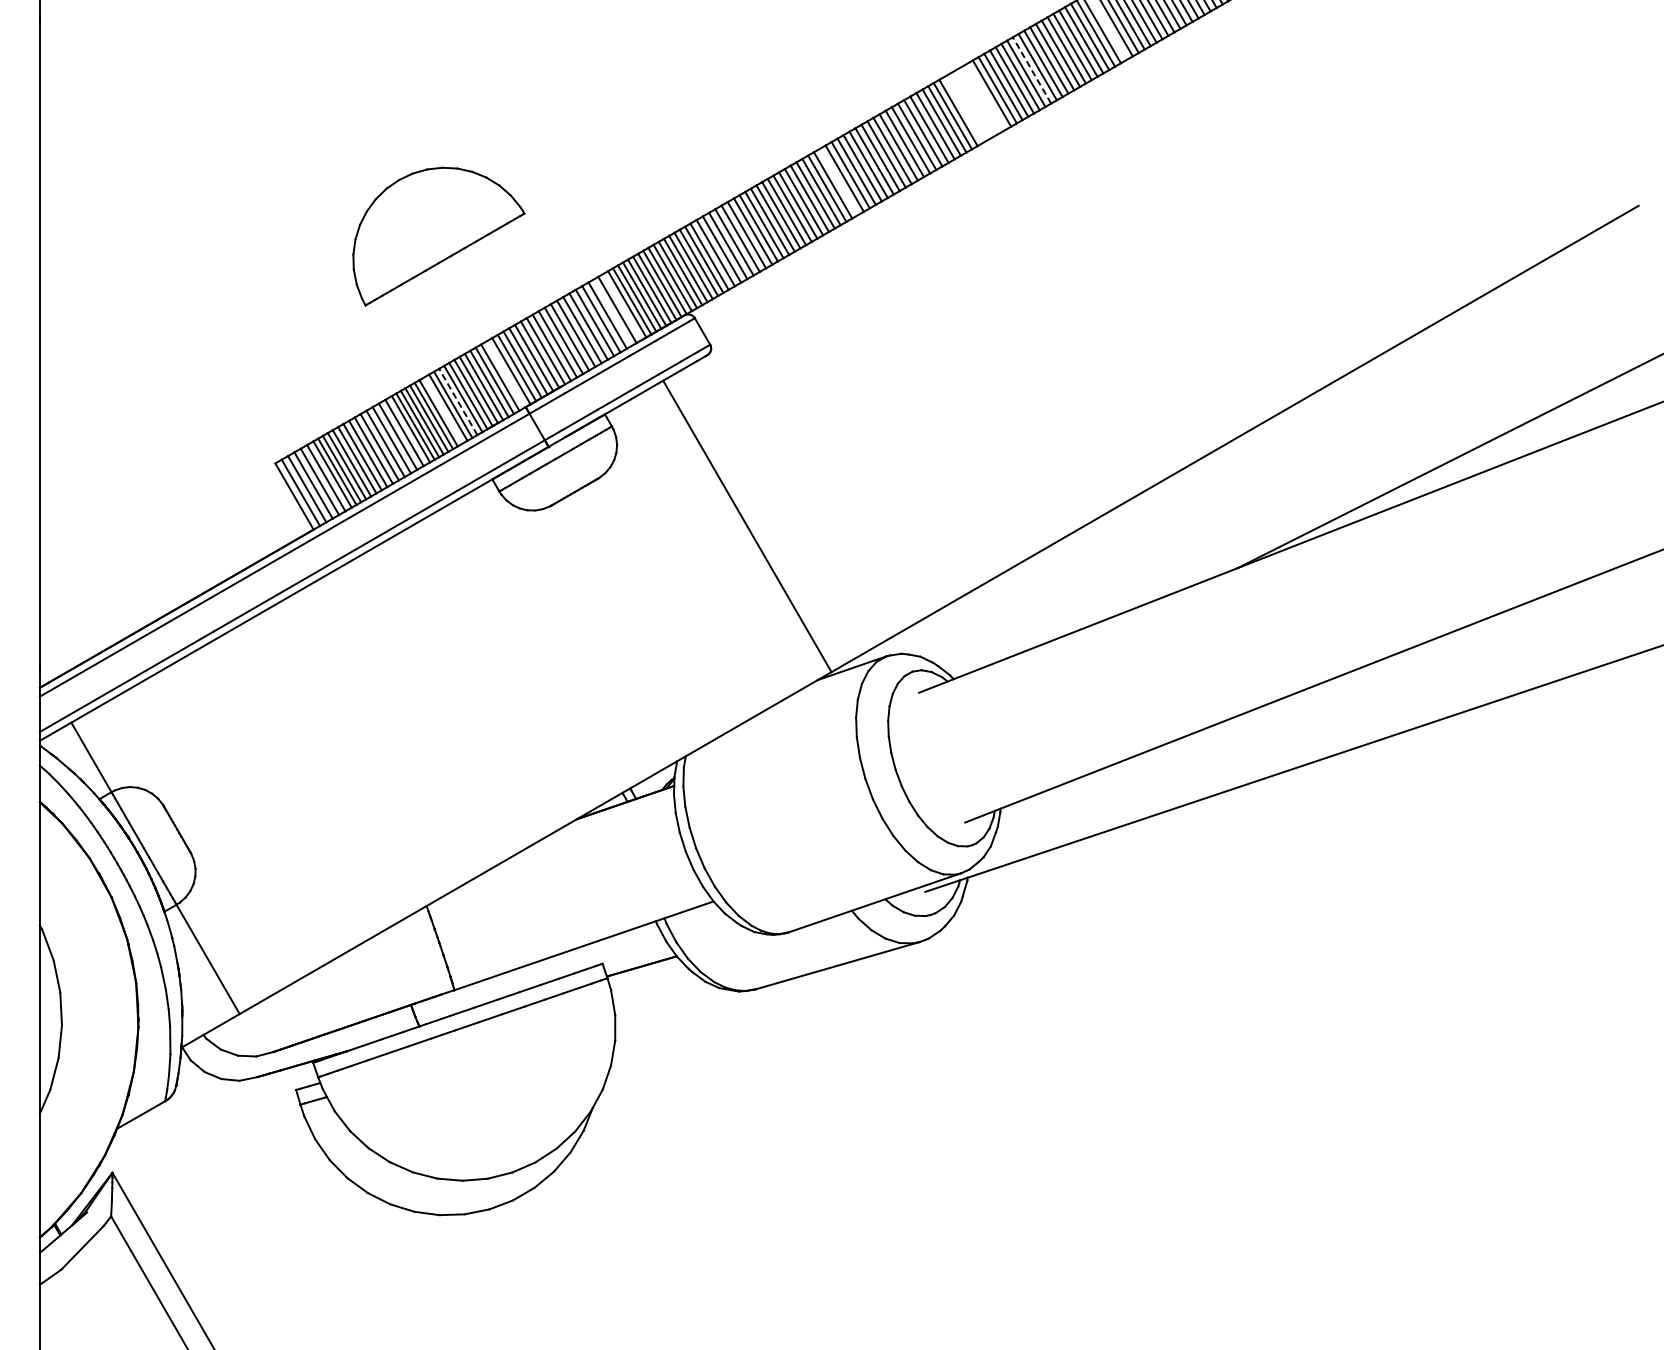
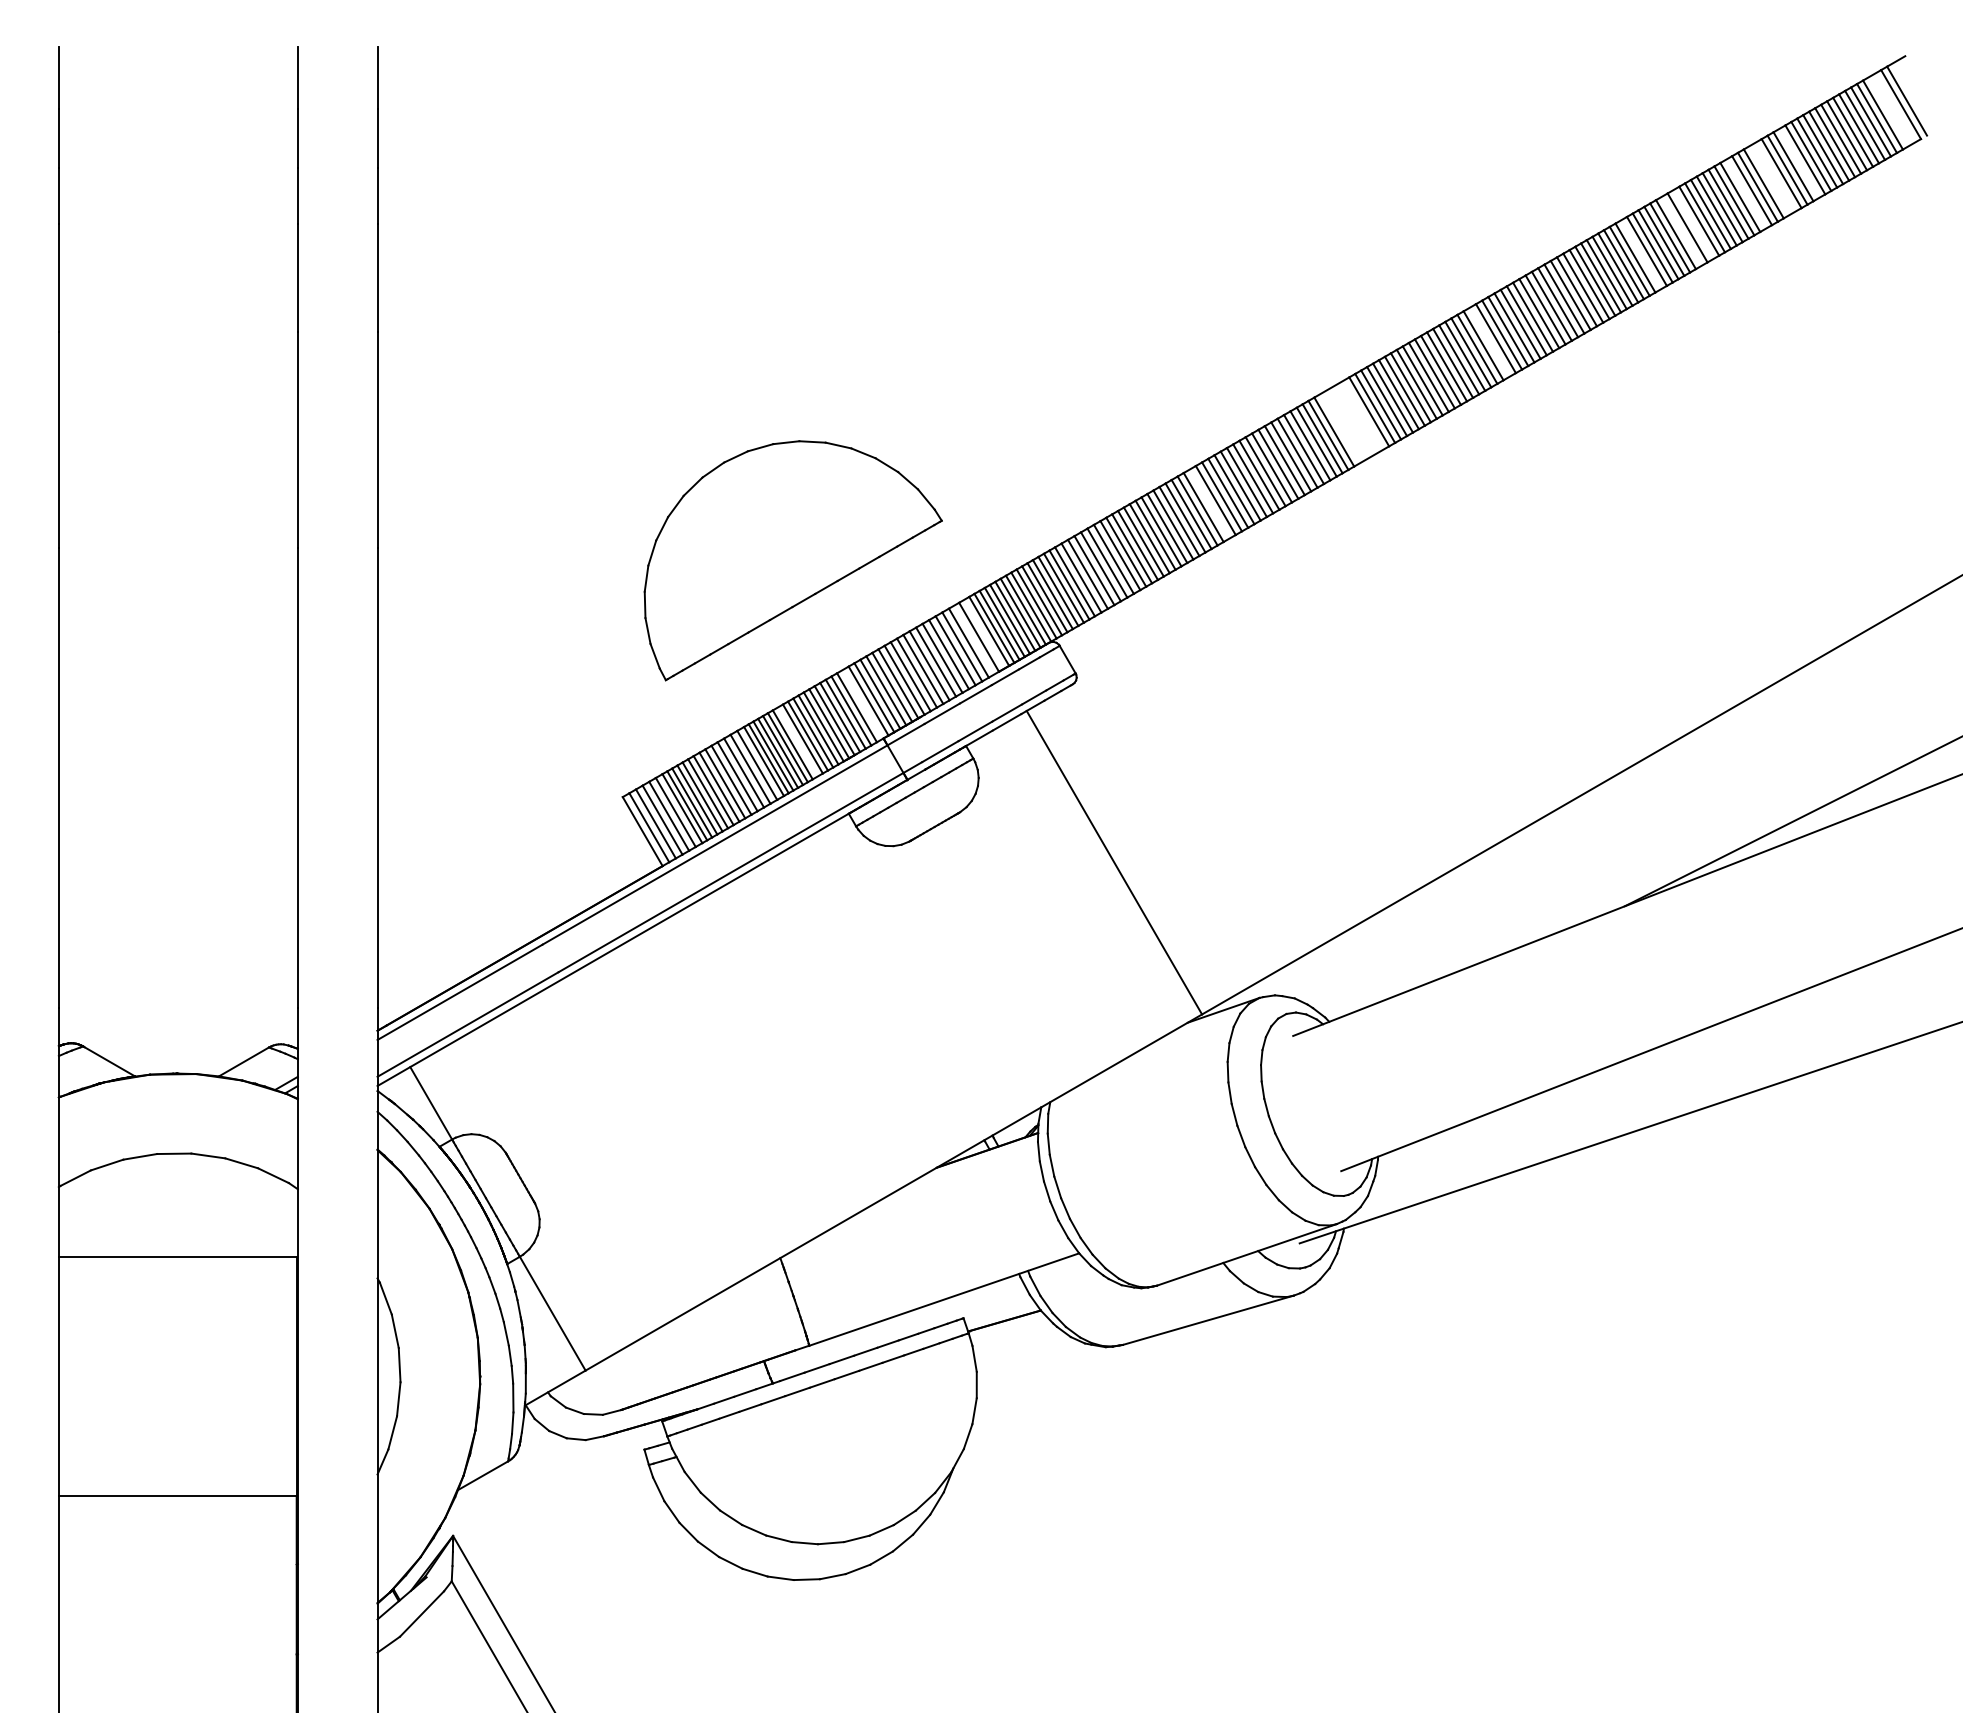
line: (1031, 70) -> (1410, 387), dashed -> solid
part: (438, 236) -> (792, 560), size x1.67
line: (458, 402) -> (813, 733), dashed -> solid

